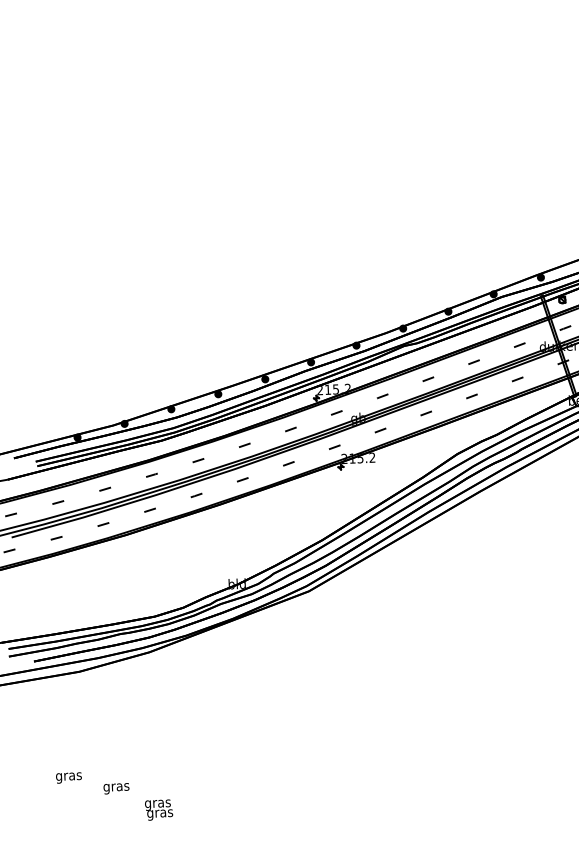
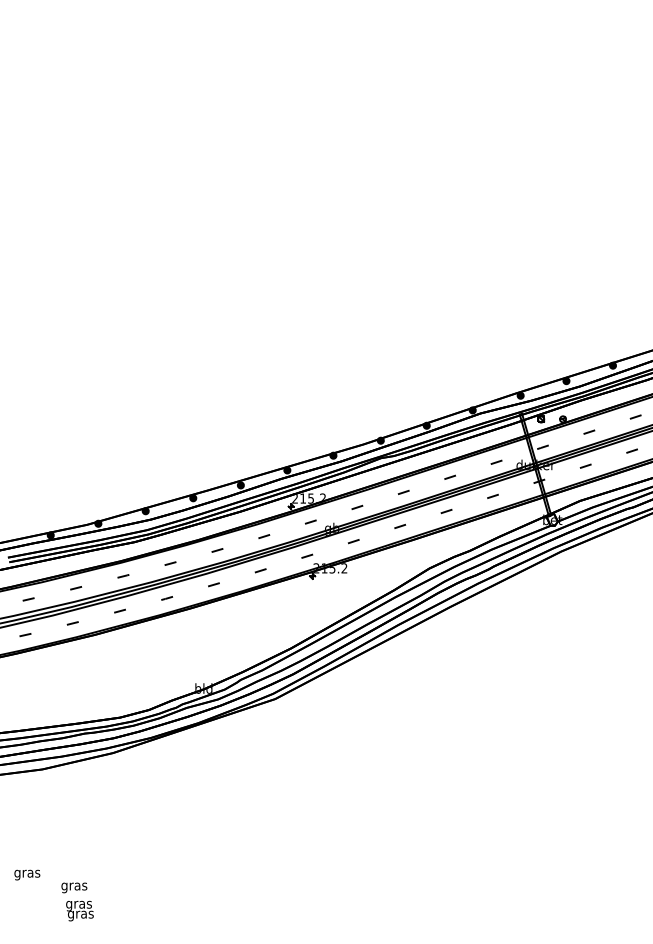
text: (158, 809) -> (79, 910), moved

